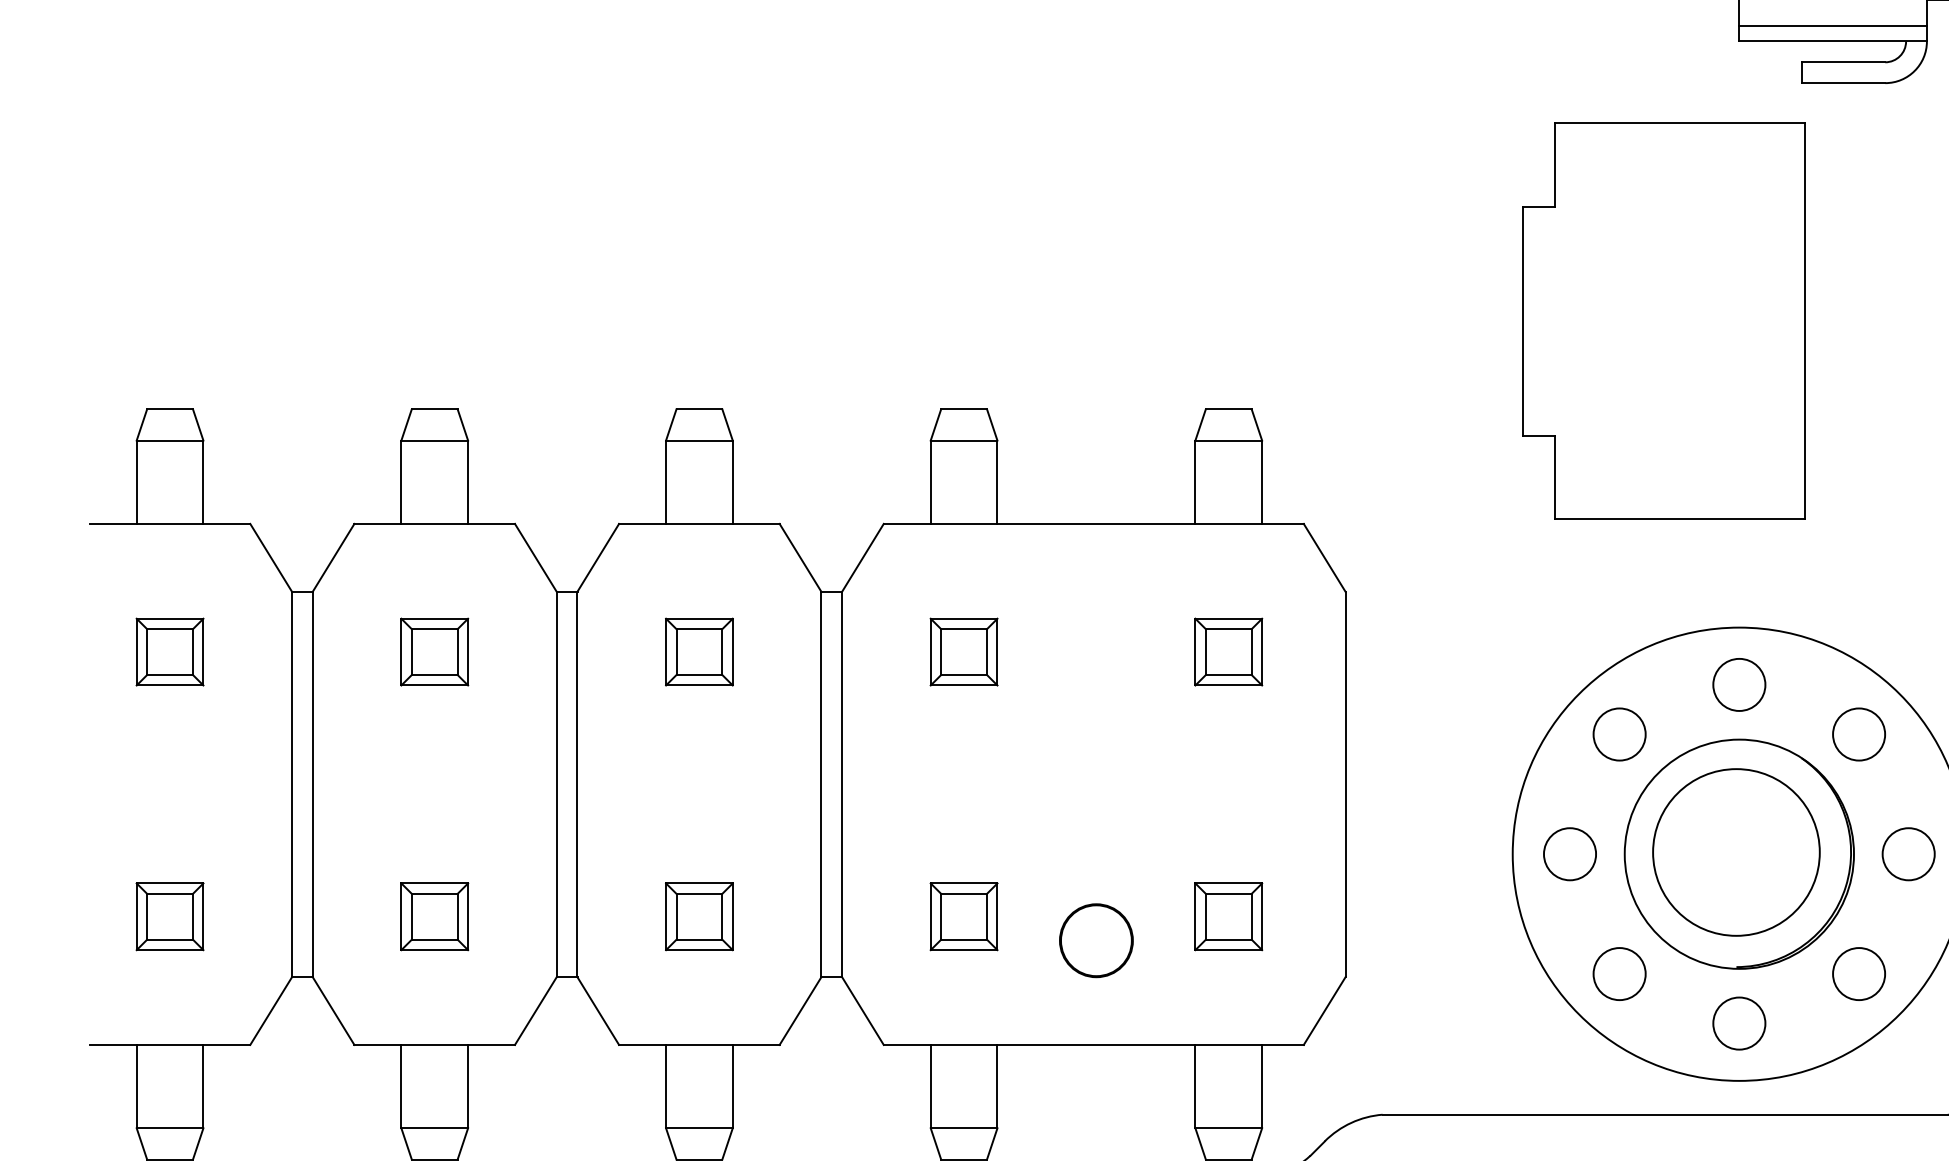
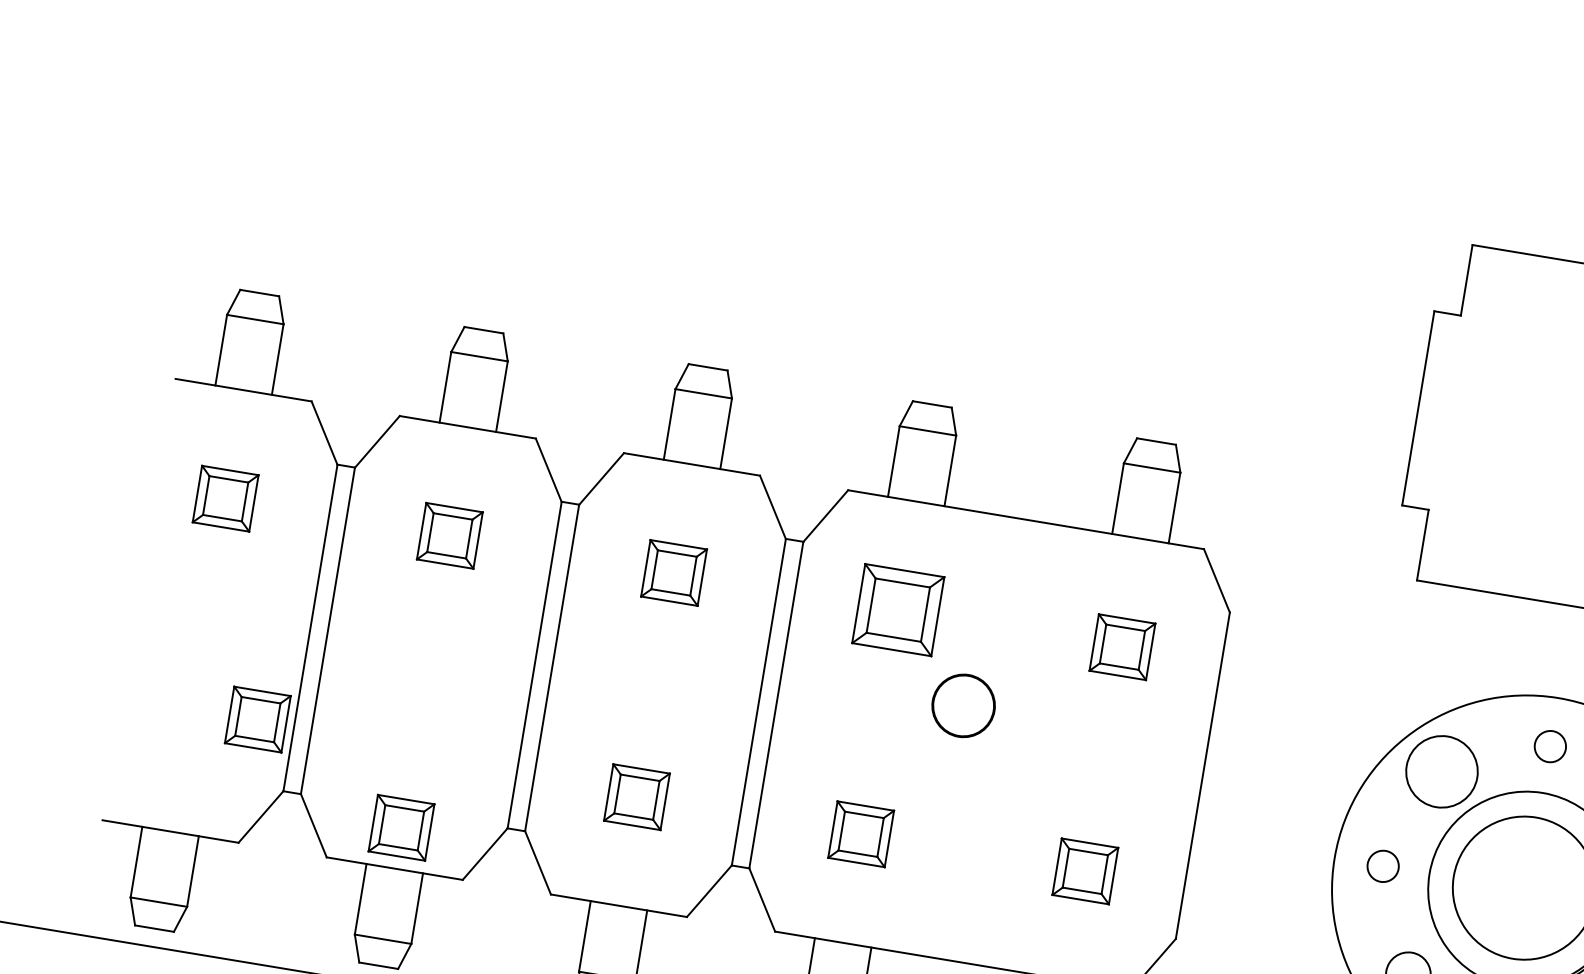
part: (963, 651) -> (897, 609), size x1.4
circle: (1739, 684) -> (1550, 746), size x0.7
circle: (1619, 734) -> (1441, 771), size x1.6
circle: (1569, 854) -> (1382, 866), size x0.7
part: (169, 916) -> (257, 719), moved
part: (434, 916) -> (401, 827), moved
part: (1096, 940) -> (963, 705), moved

